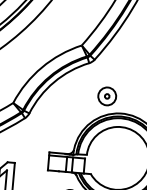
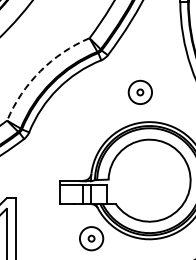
arc: (42, 67) -> (40, 71), solid -> dashed
part: (106, 95) -> (139, 91), moved

